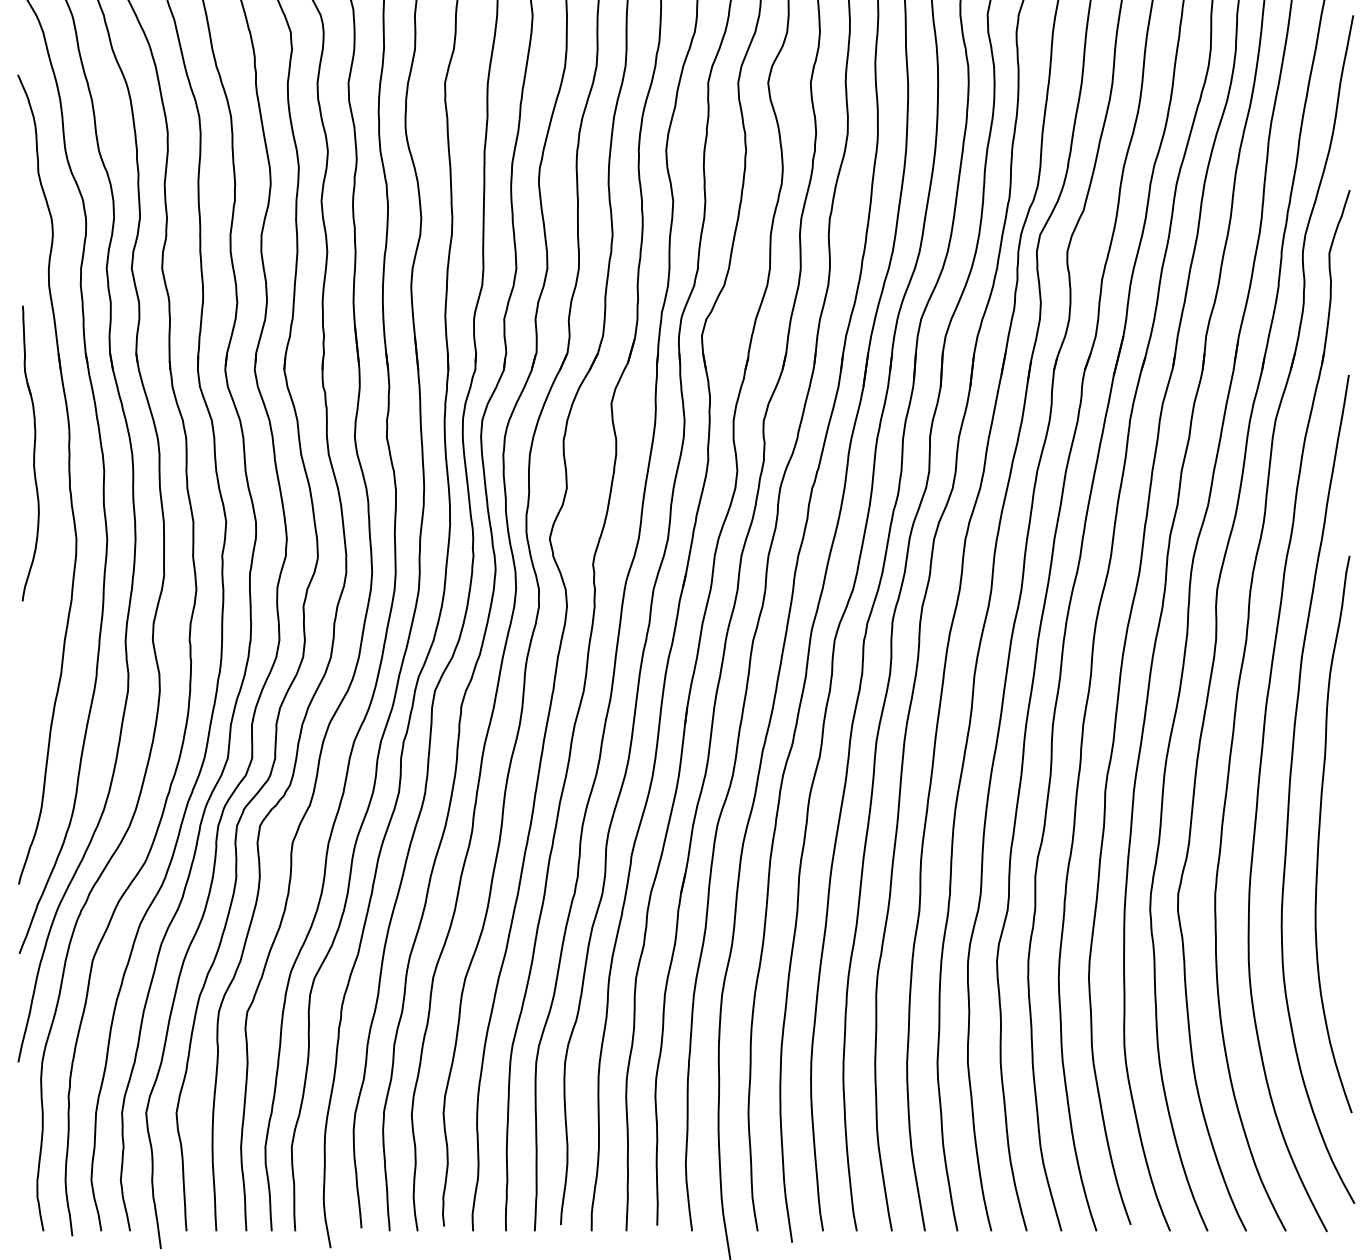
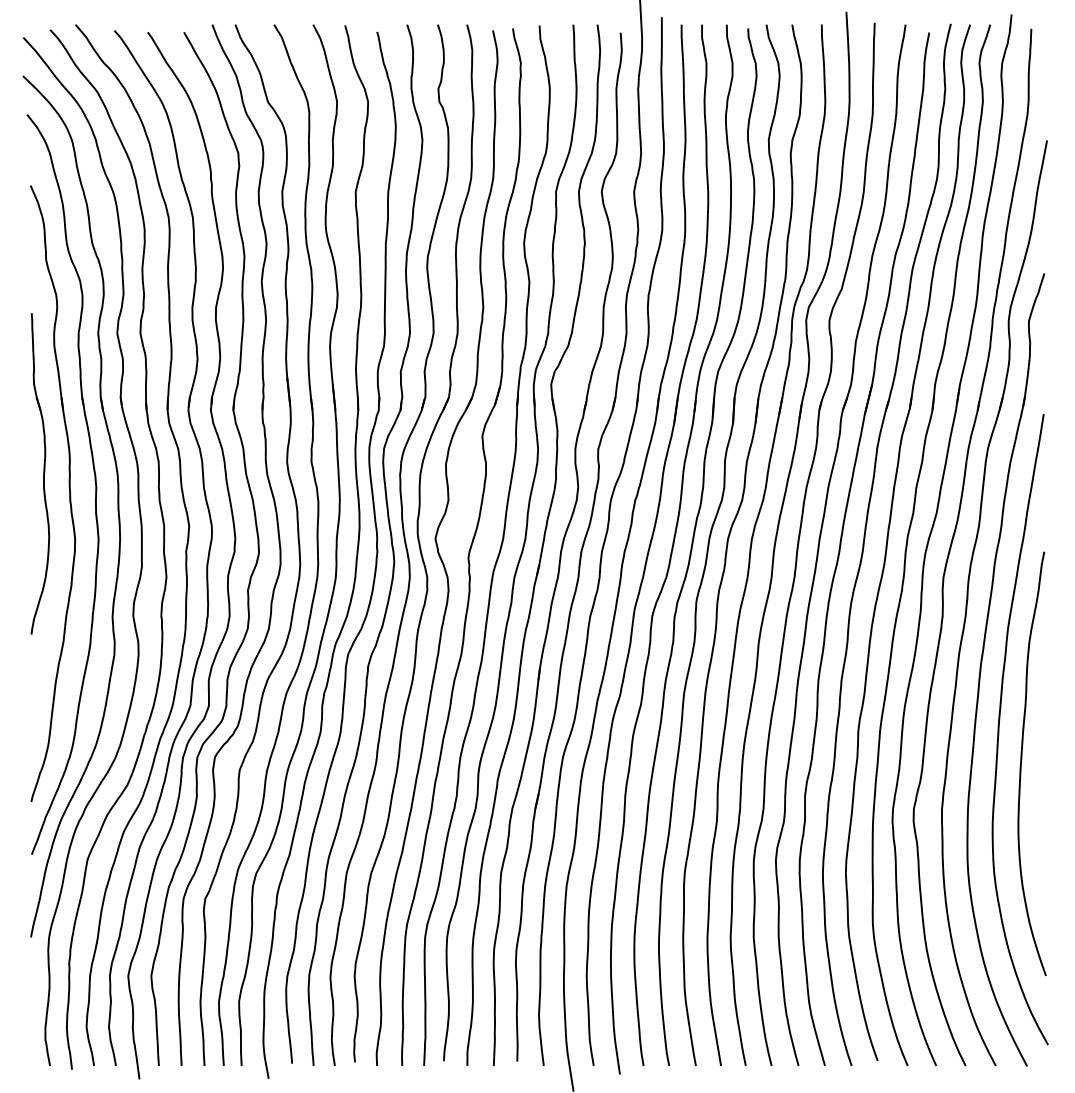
part: (30, 453) -> (40, 473), size x1.43

